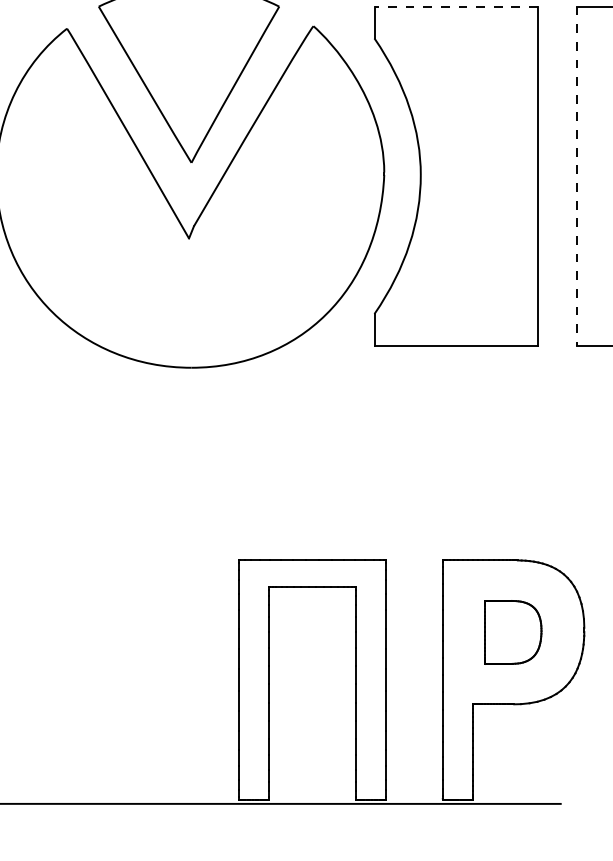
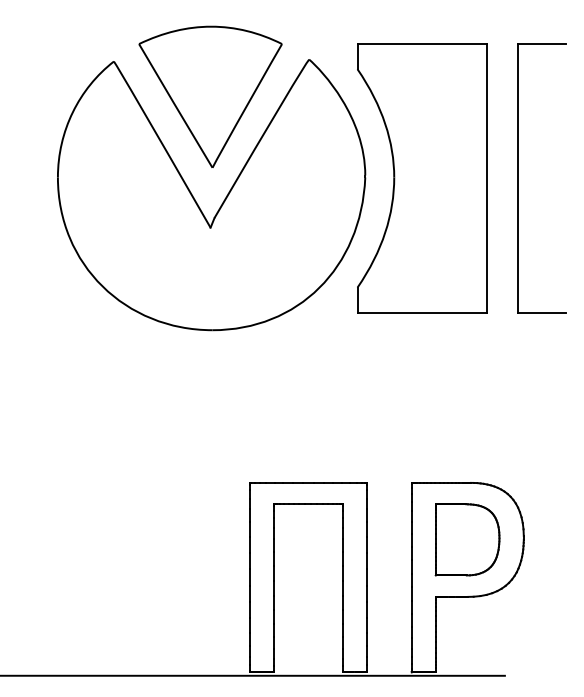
line: (456, 7) -> (422, 44), dashed -> solid
line: (576, 176) -> (517, 178), dashed -> solid
part: (513, 631) -> (467, 539), size x1.43

